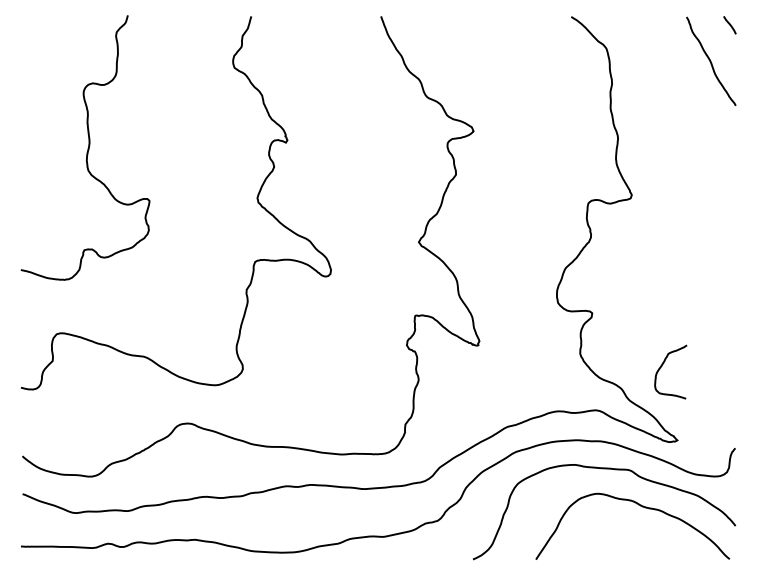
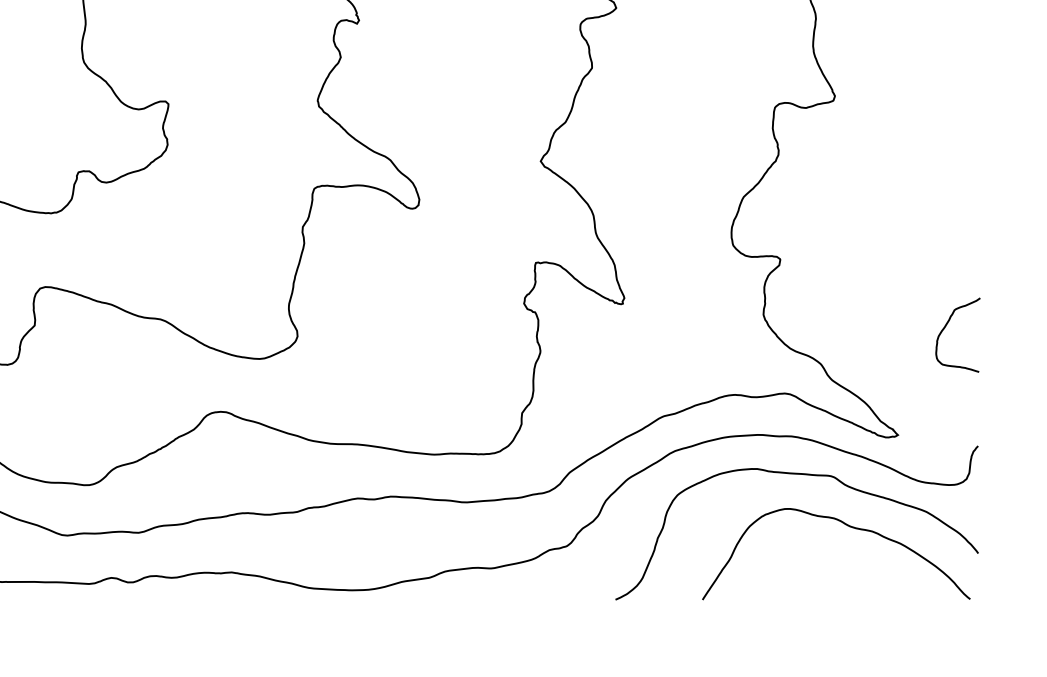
curve: (662, 366) -> (946, 327), moved

